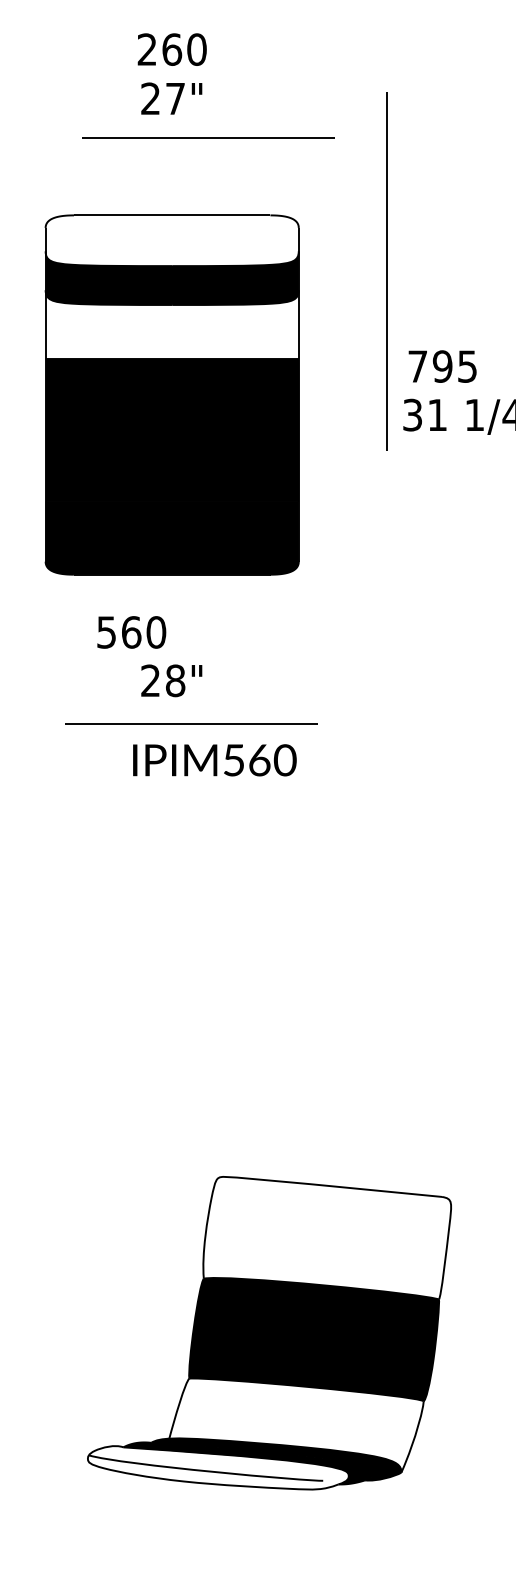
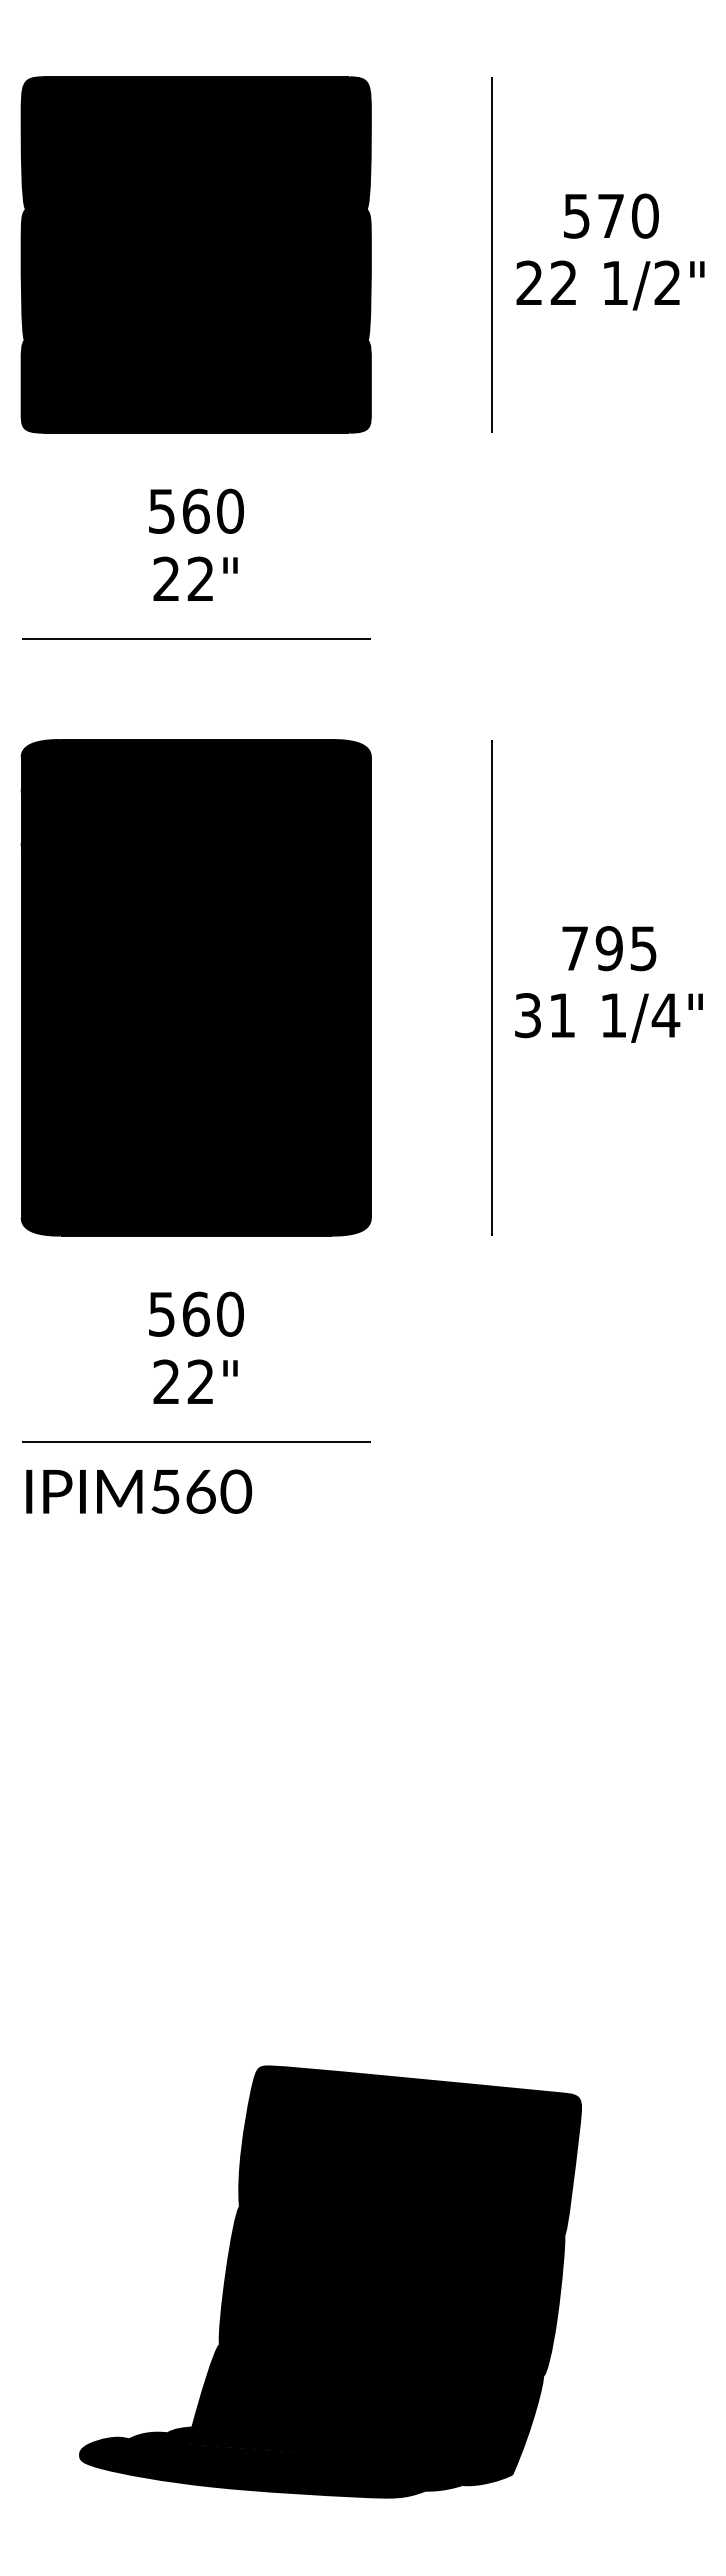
text: (147, 49) -> (161, 510), 260 -> 560
text: (175, 98) -> (200, 578), 27" -> 22"
line: (208, 138) -> (196, 638), moved
fill: (171, 240) -> (195, 774), added
line: (386, 271) -> (491, 987), moved
fill: (171, 324) -> (195, 890), added
text: (442, 366) -> (609, 948), moved
text: (131, 631) -> (196, 1313), moved
text: (175, 680) -> (200, 1381), 28" -> 22"
line: (191, 723) -> (196, 1441), moved
text: (215, 760) -> (139, 1491), moved
fill: (327, 1237) -> (410, 2150), added
fill: (296, 1425) -> (367, 2409), added
fill: (218, 1467) -> (259, 2467), added

